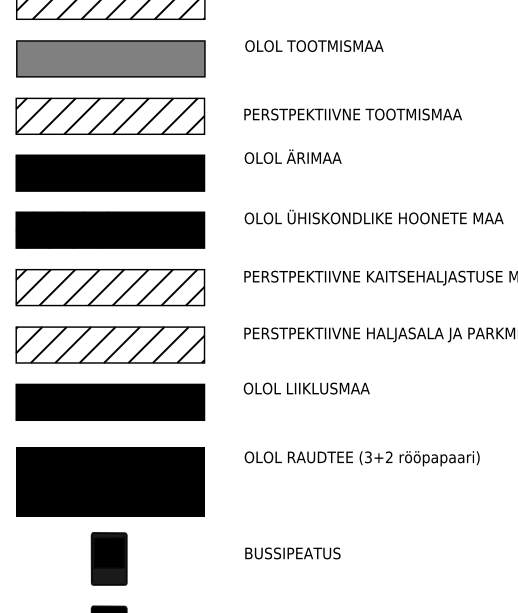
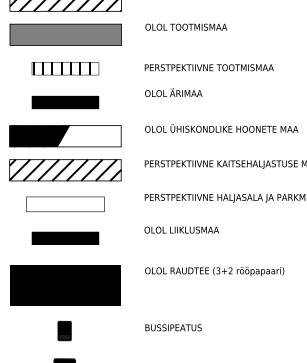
part: (110, 115) -> (65, 68), size x0.6
part: (110, 173) -> (65, 102), size x0.6
fill: (150, 228) -> (89, 135), removed
part: (110, 345) -> (65, 204), size x0.7
part: (110, 402) -> (65, 238), size x0.6
part: (108, 557) -> (64, 330), size x0.6

